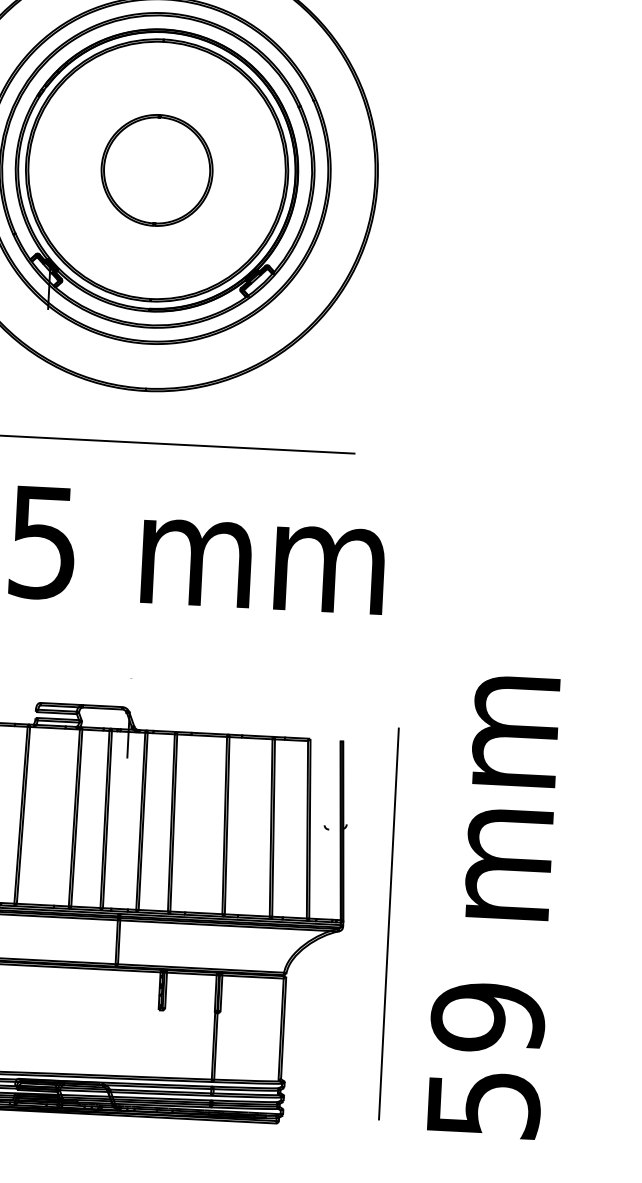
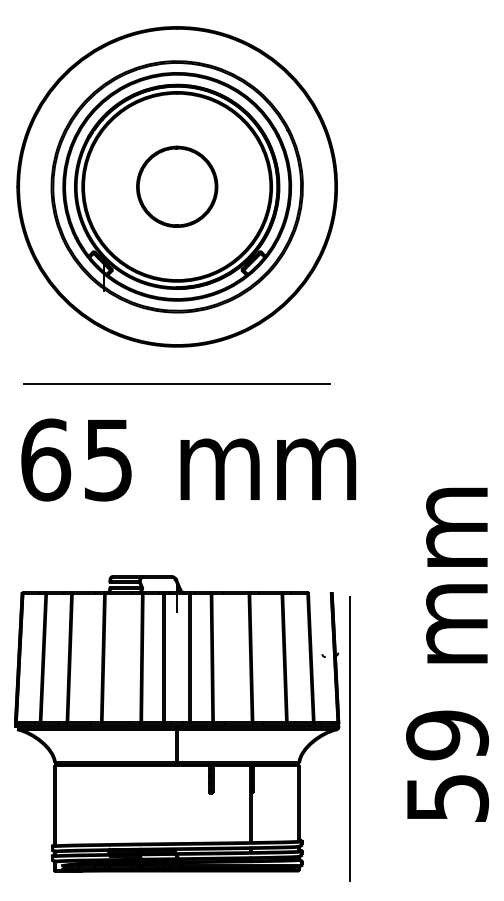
text: (493, 906) -> (447, 654), moved
line: (387, 923) -> (349, 738), moved

